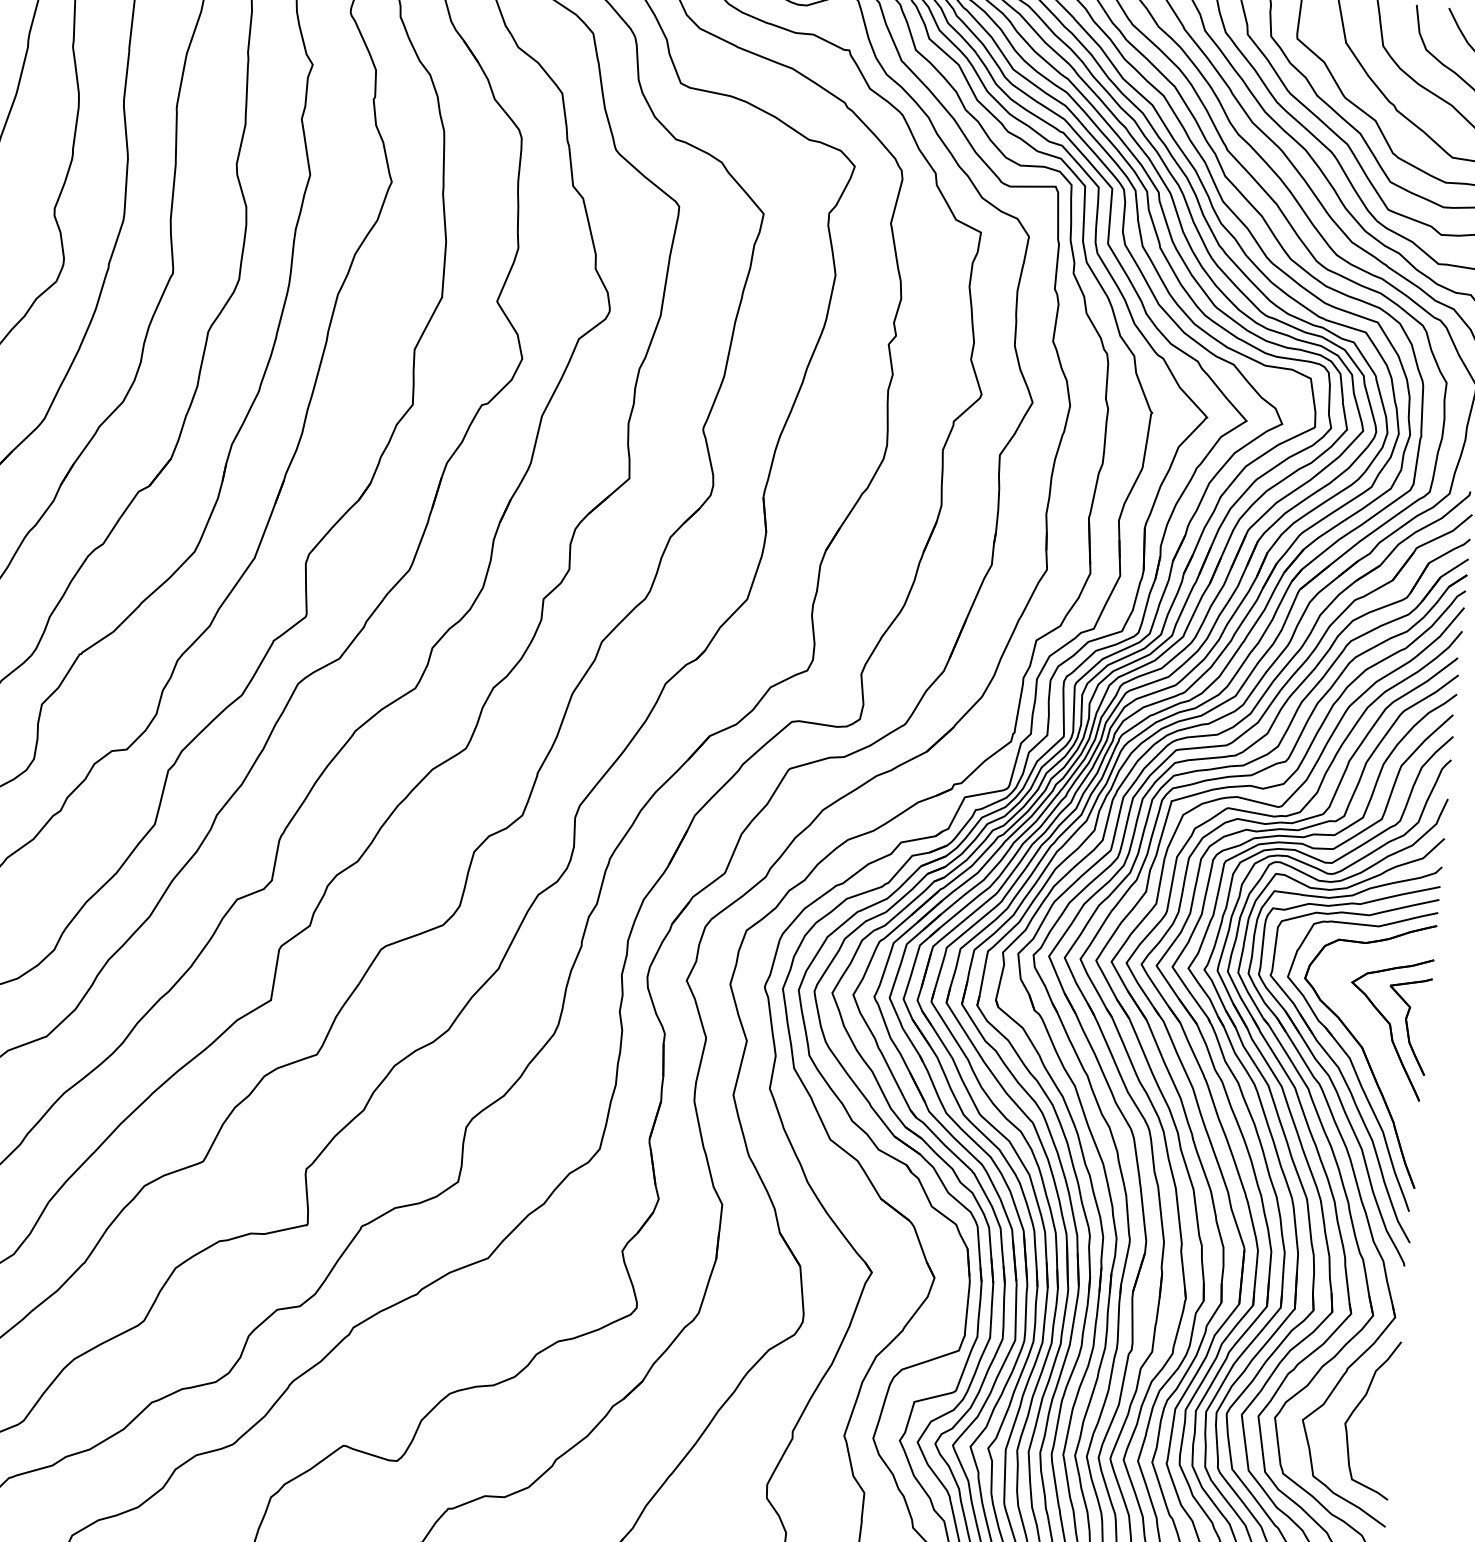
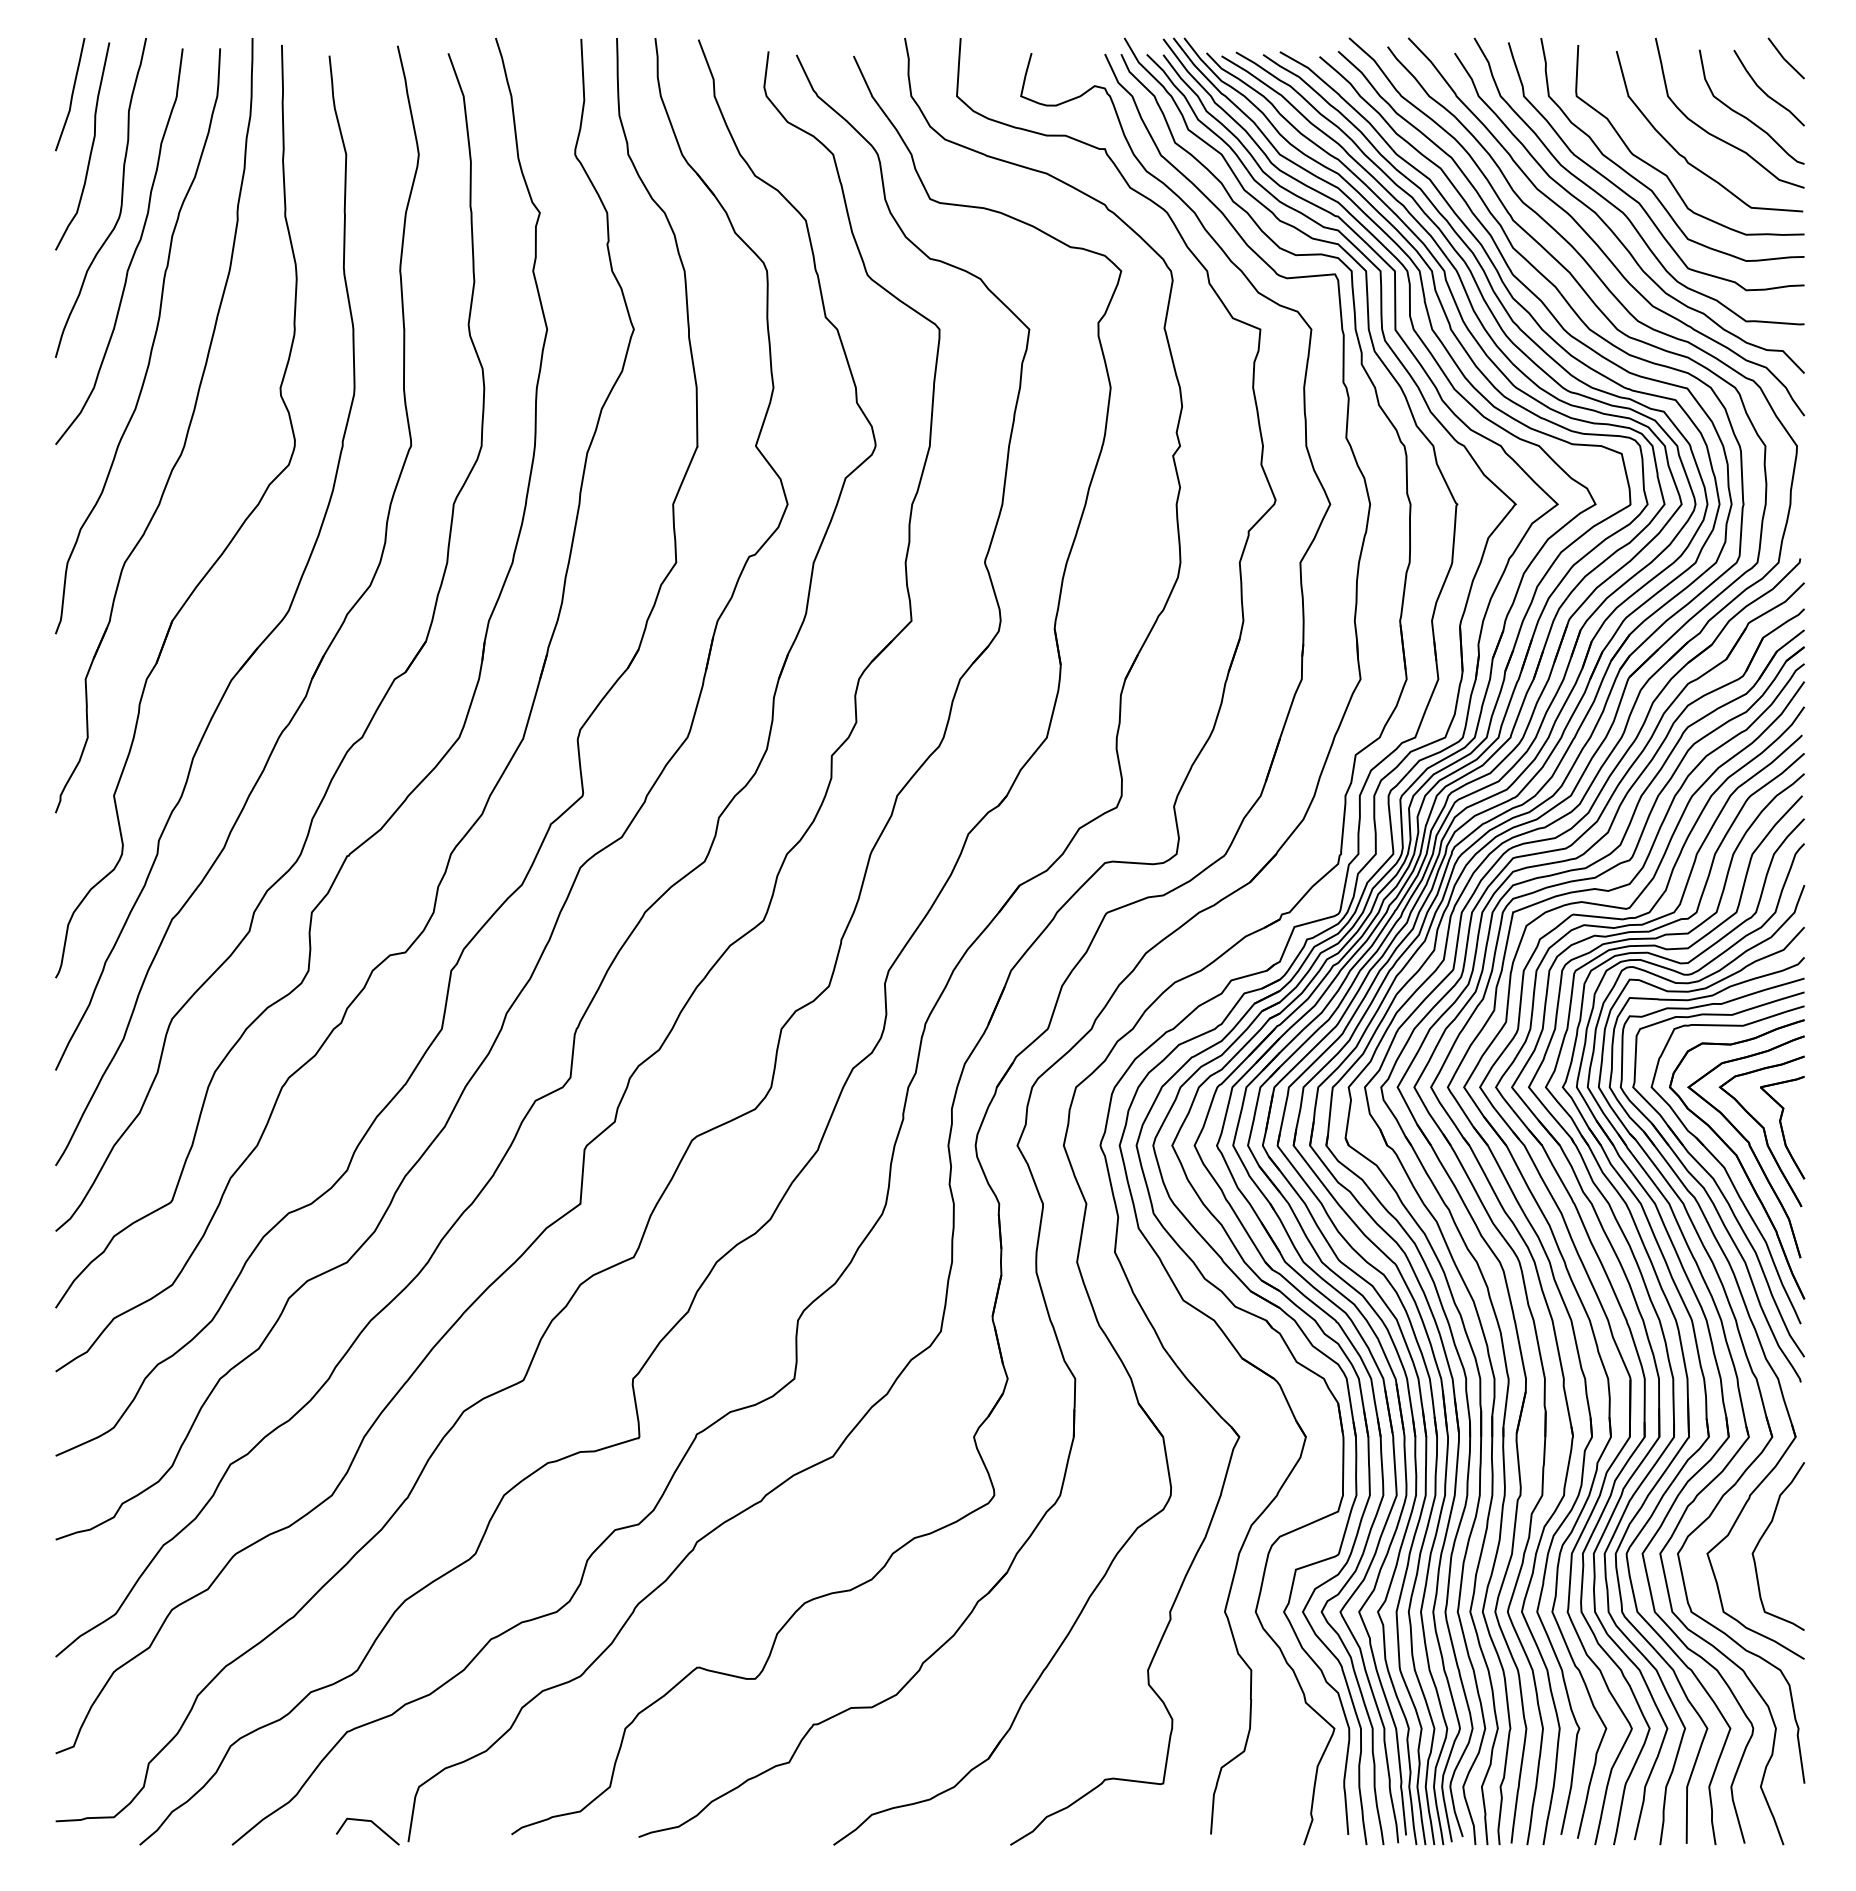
part: (1371, 1040) -> (1745, 1146), added

